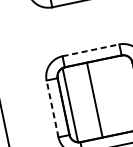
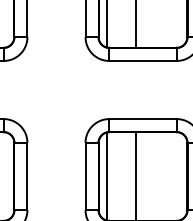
line: (91, 50) -> (143, 119), dashed -> solid
line: (52, 108) -> (85, 176), dashed -> solid

